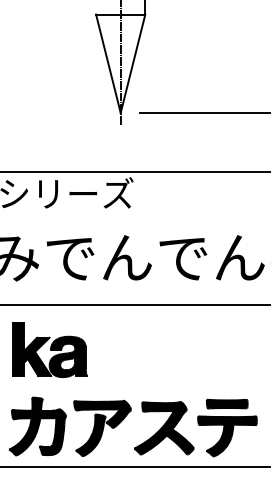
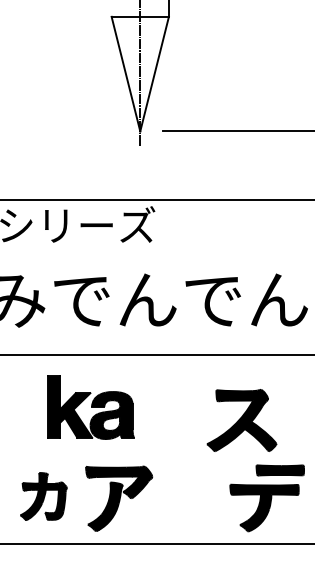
part: (49, 350) -> (90, 407), moved
part: (226, 404) -> (279, 470), moved
part: (37, 426) -> (43, 496), size x0.7
part: (163, 428) -> (241, 420), moved

